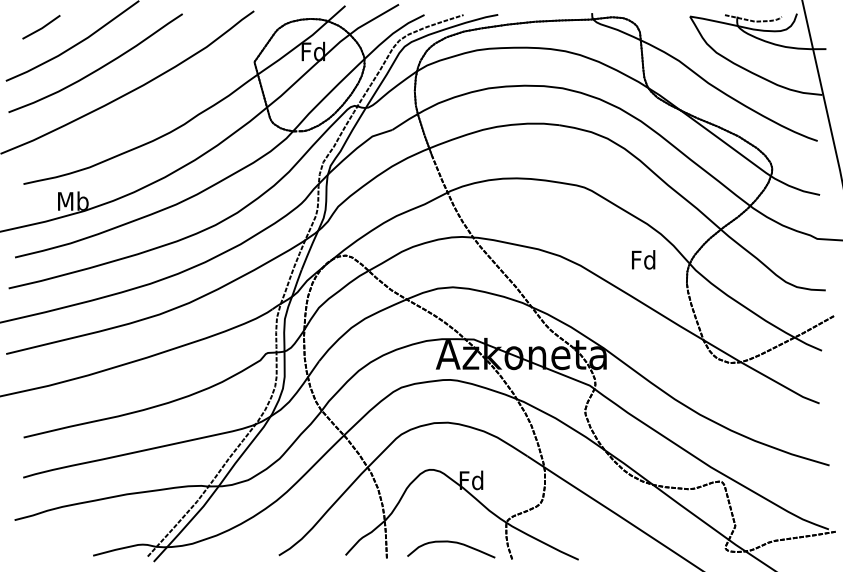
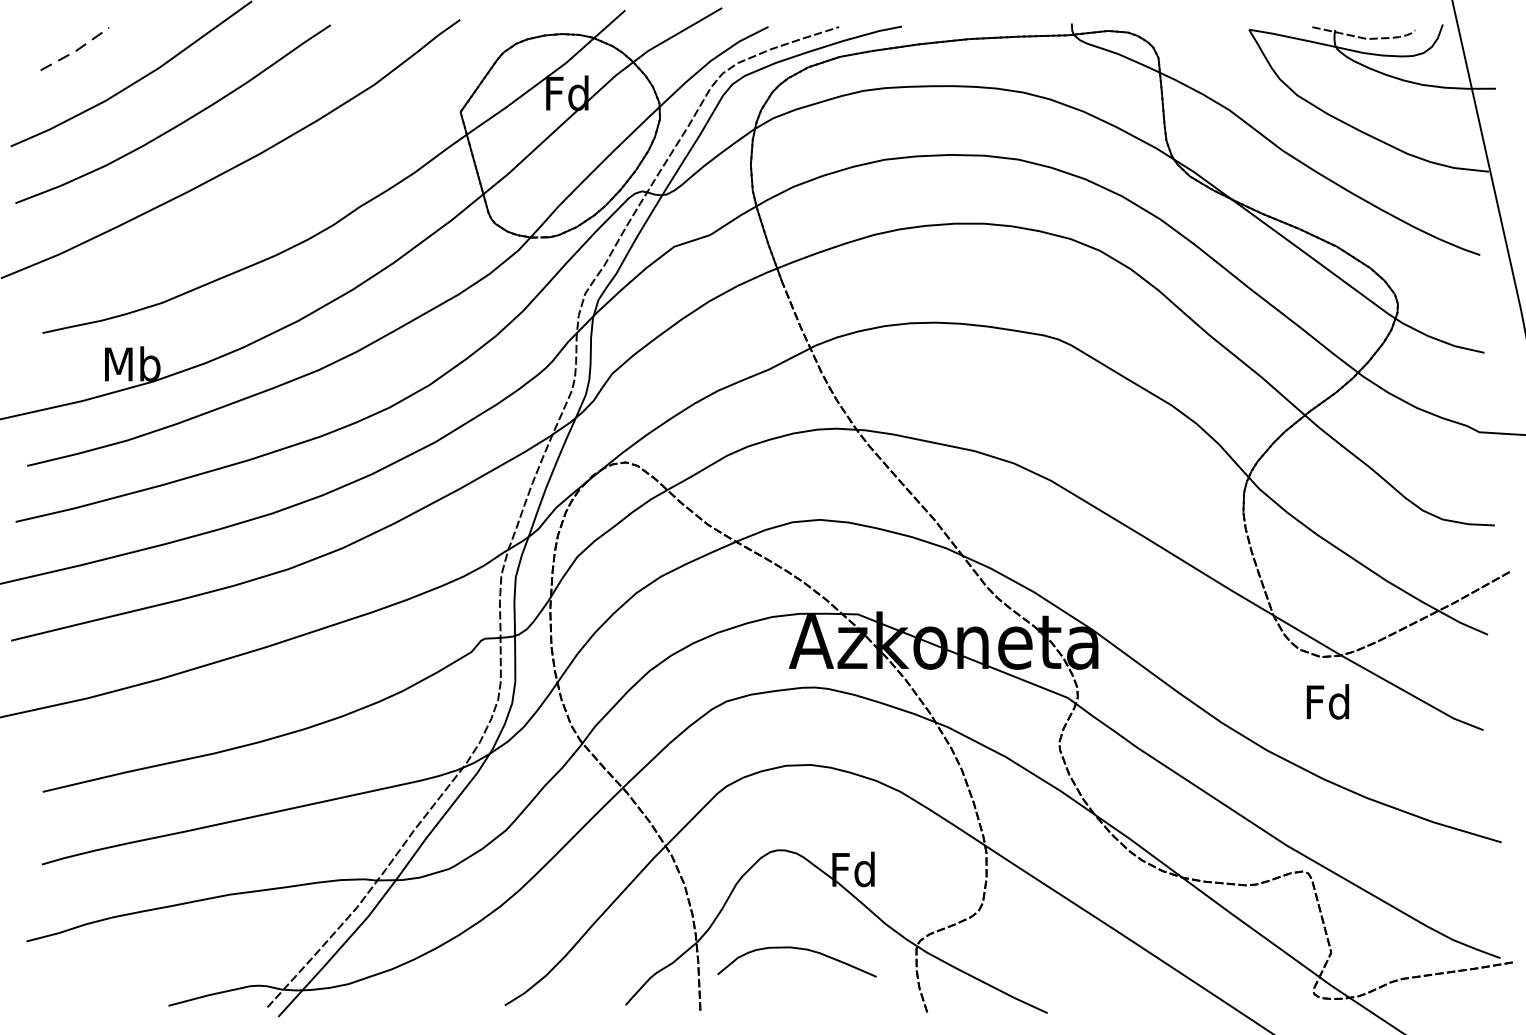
line: (42, 28) -> (76, 51), solid -> dashed
text: (643, 259) -> (1327, 701), moved
curve: (453, 543) -> (801, 951), moved

